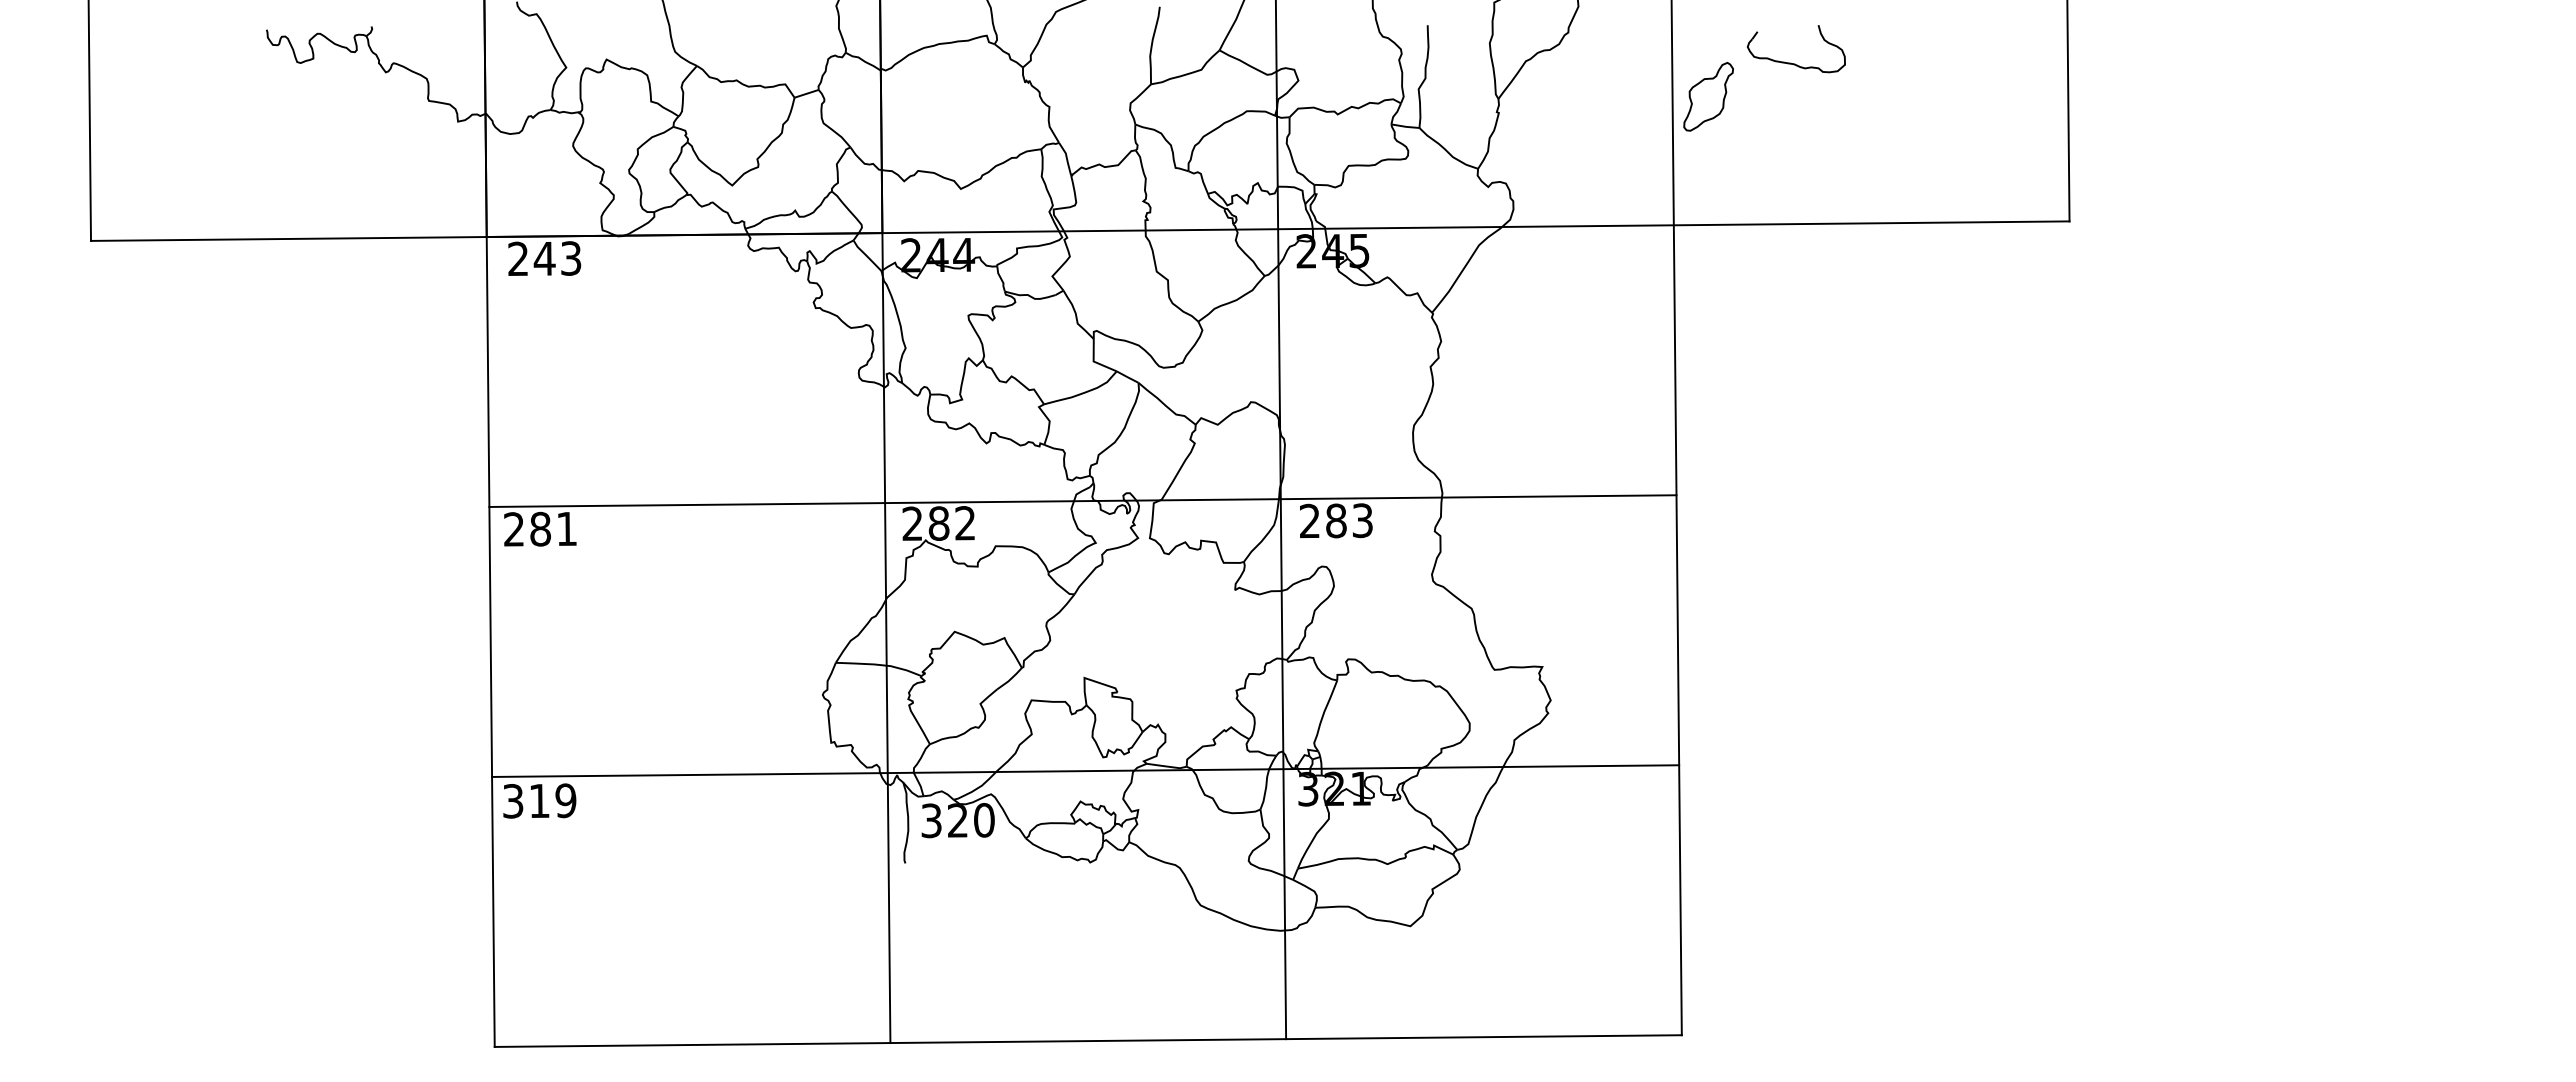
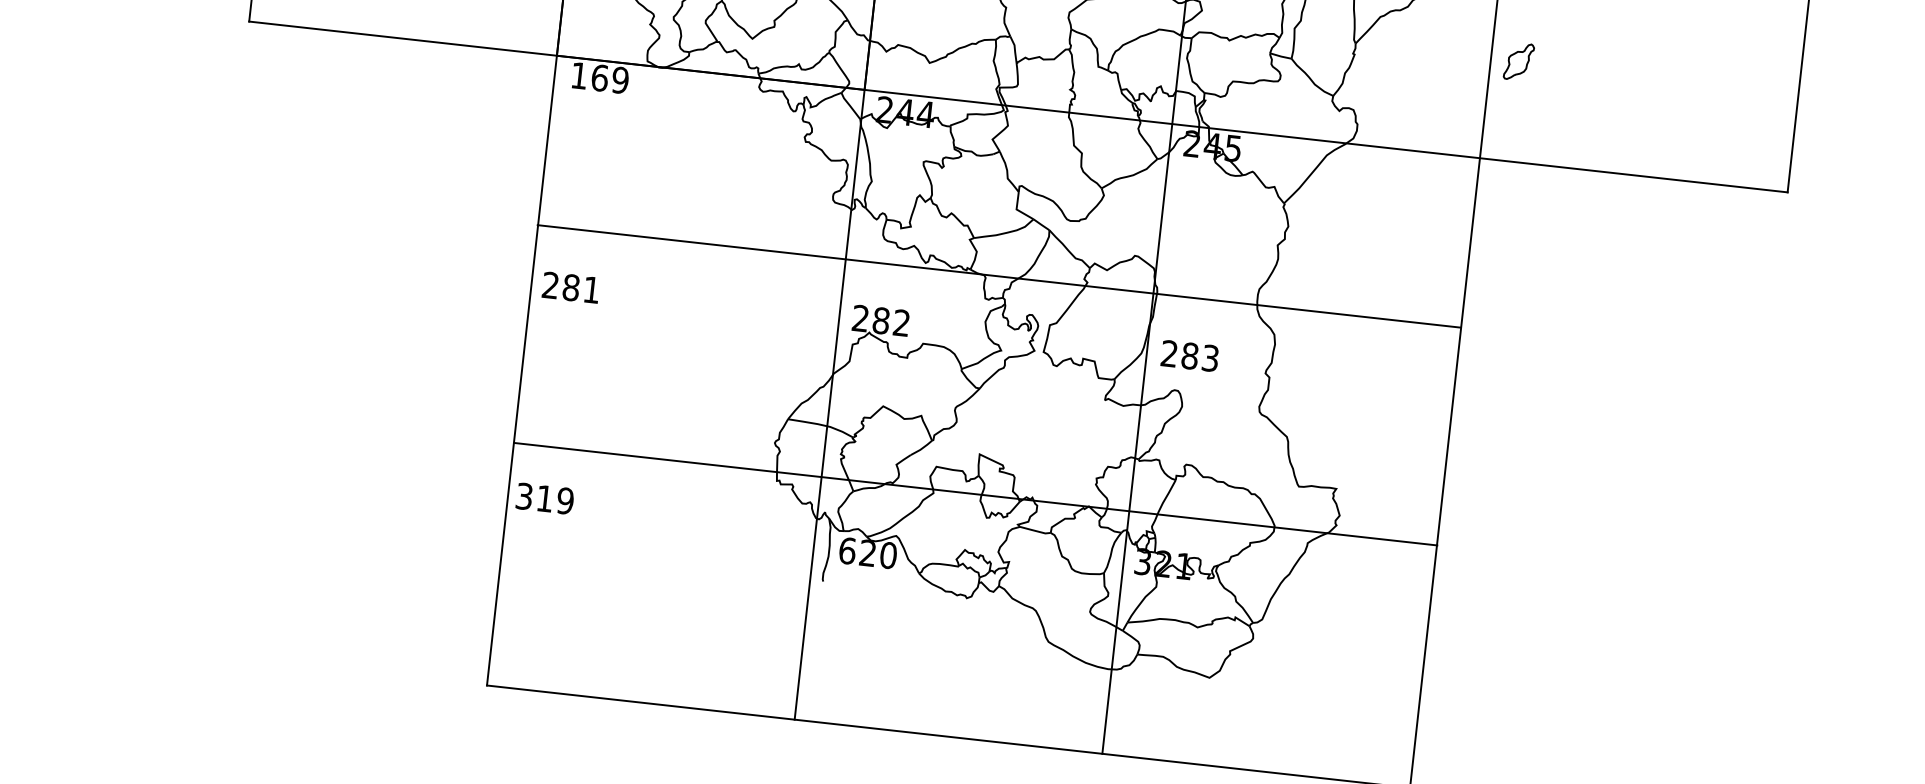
part: (1795, 63) -> (1589, 43), removed
part: (1708, 96) -> (1518, 61), size x0.7
text: (544, 258) -> (599, 77), 243 -> 169
line: (1082, 500) -> (998, 275), moved
line: (1085, 770) -> (975, 493), moved
text: (931, 820) -> (847, 550), 320 -> 620

